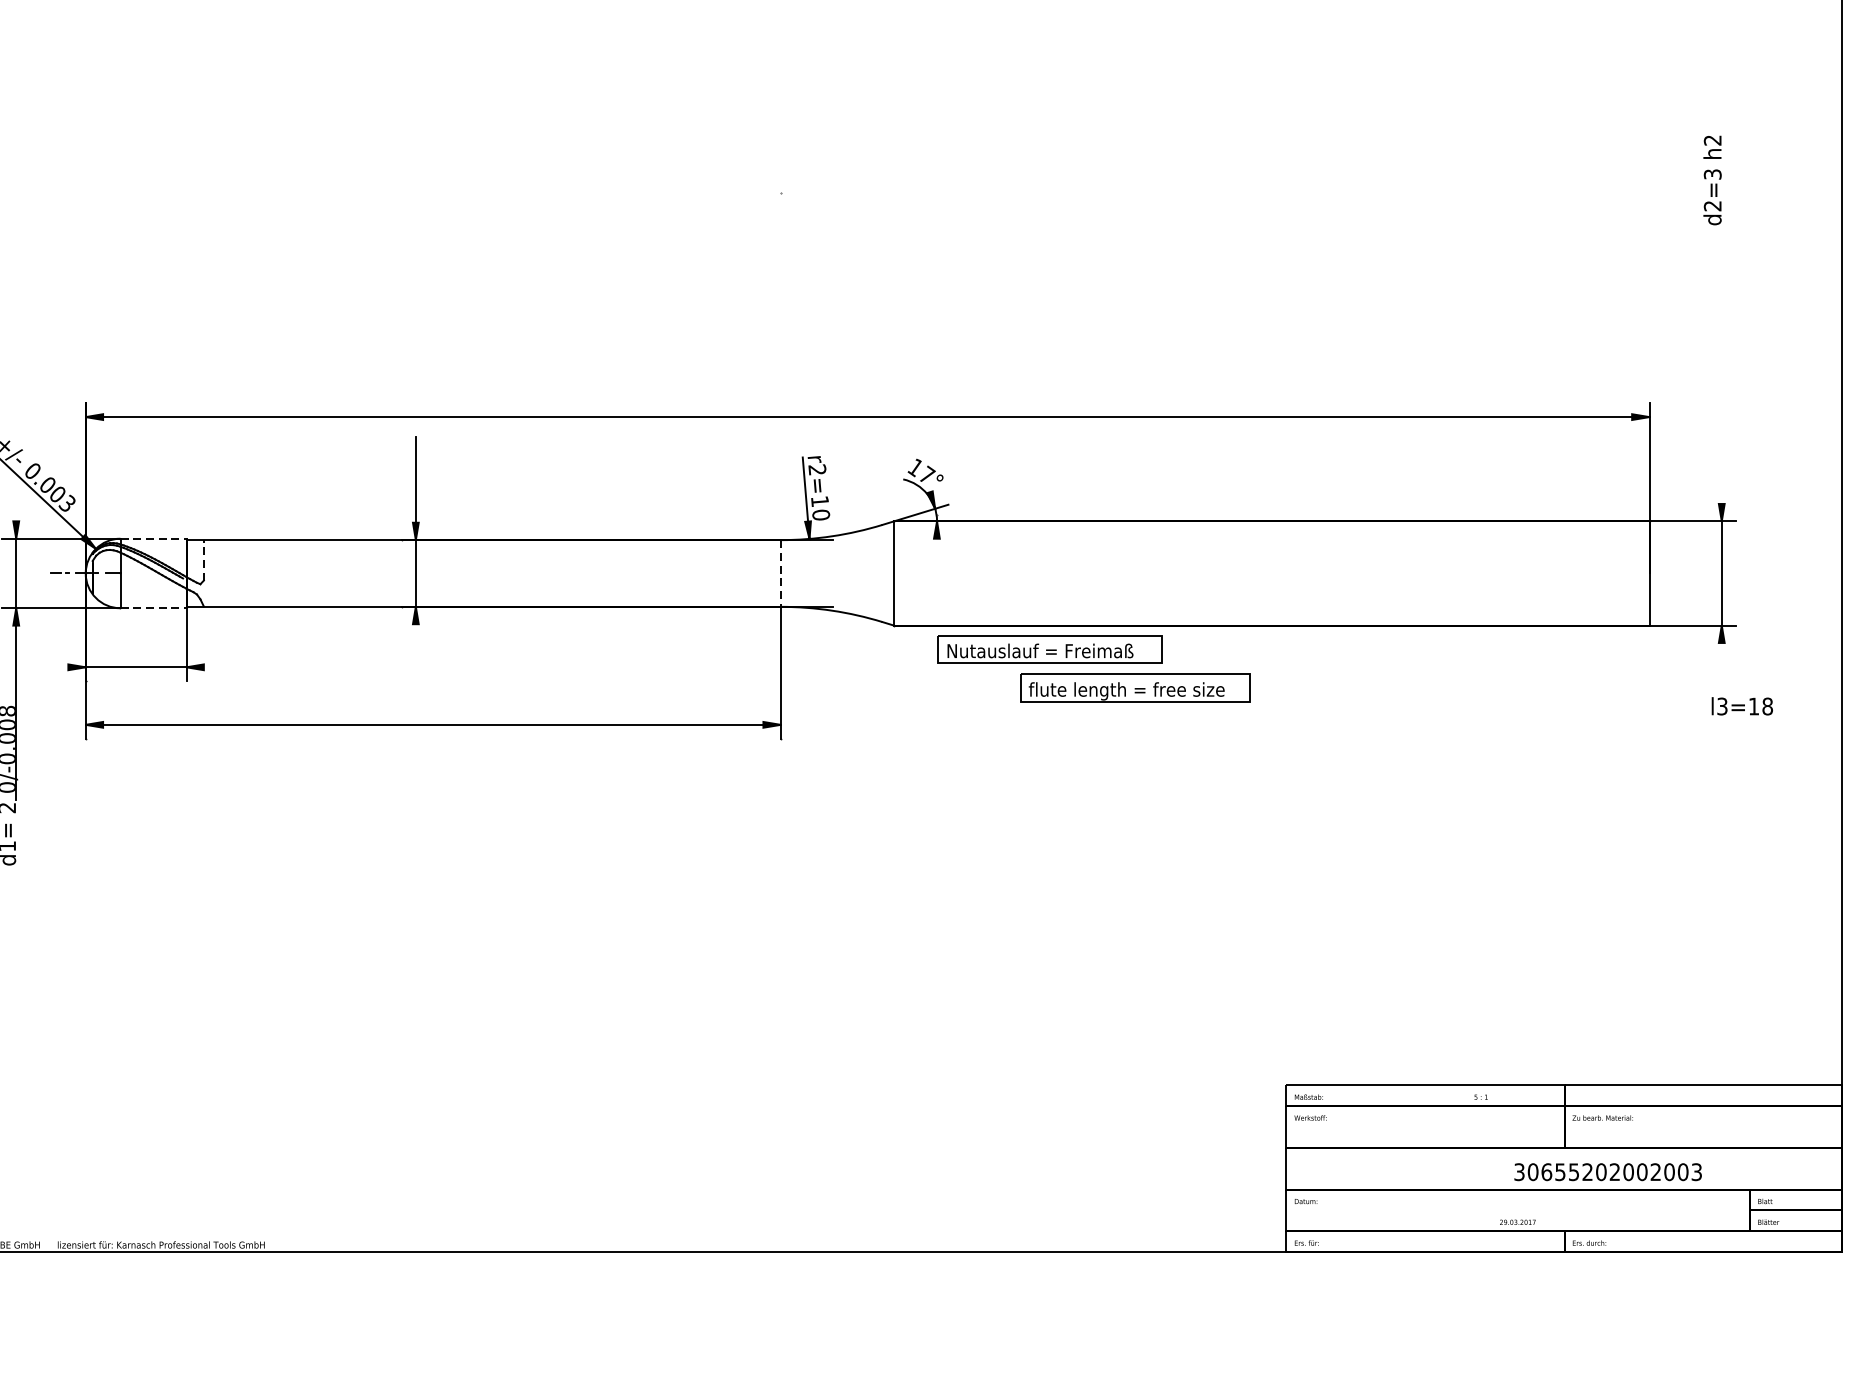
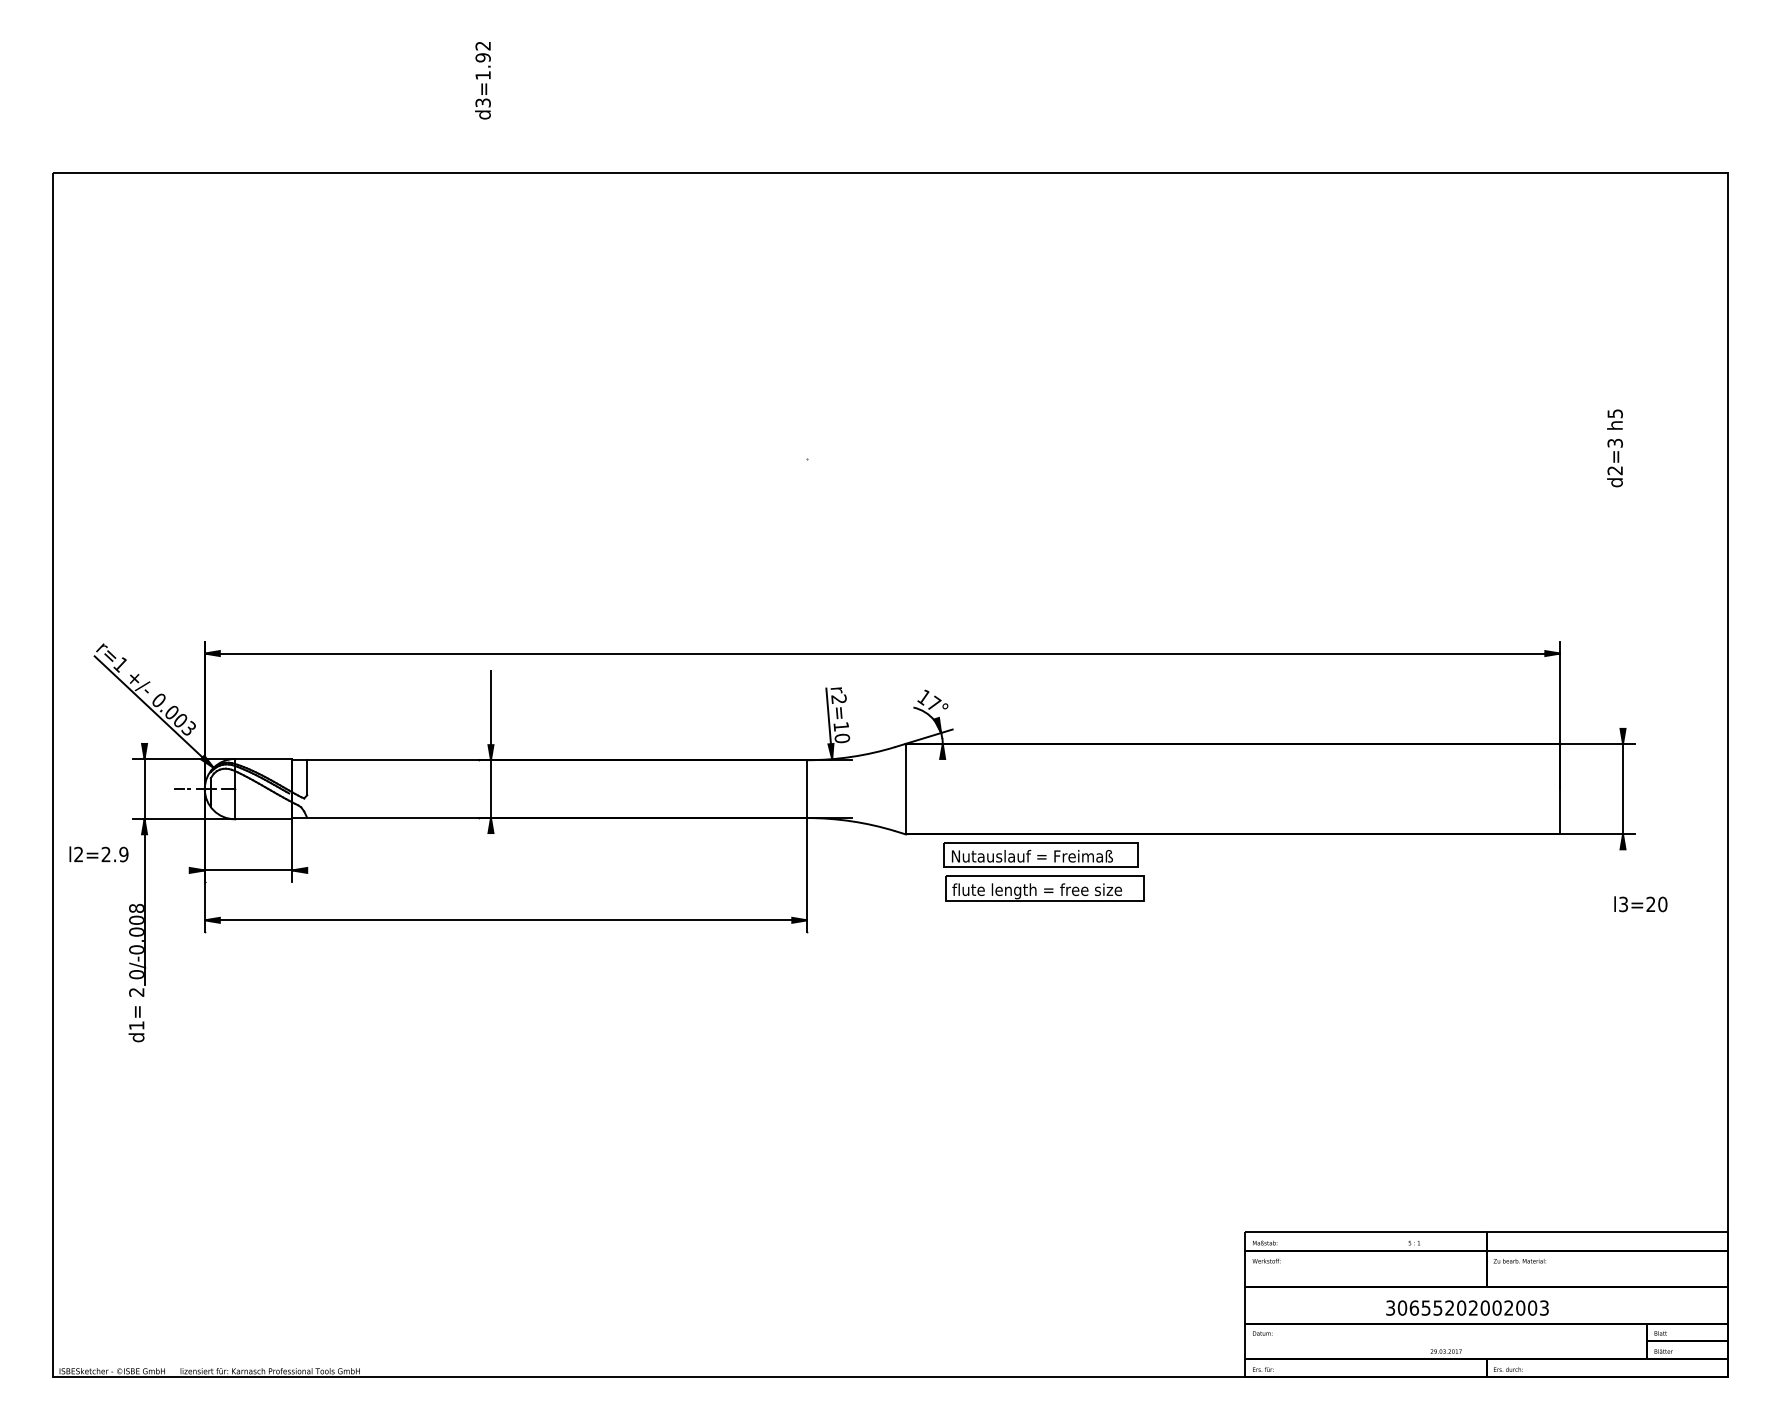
text: (1711, 140) -> (1614, 413), h2 -> h5
line: (153, 539) -> (263, 759), dashed -> solid
line: (204, 560) -> (307, 777), dashed -> solid
line: (781, 573) -> (807, 789), dashed -> solid
line: (153, 608) -> (263, 819), dashed -> solid
part: (1135, 688) -> (1044, 888), moved
text: (1760, 705) -> (1656, 903), l3=18 -> l3=20
text: (1608, 1171) -> (1467, 1307), moved

